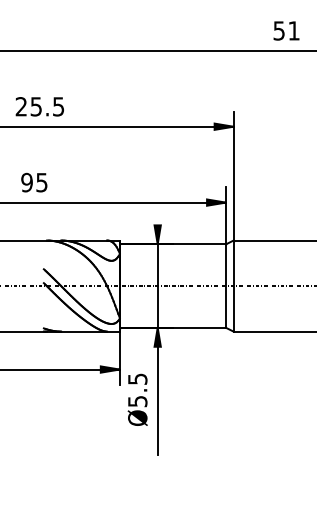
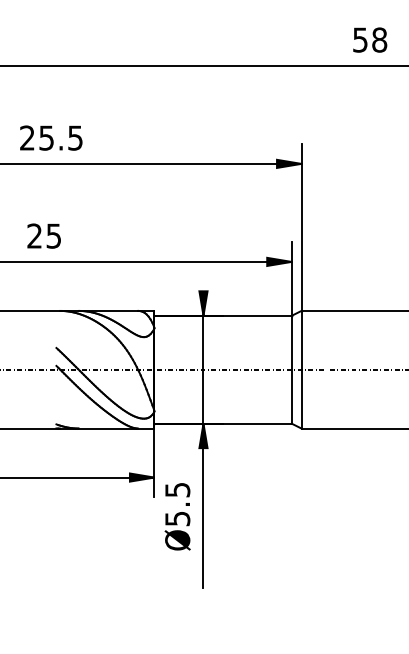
text: (293, 30) -> (378, 39), 51 -> 58
text: (26, 182) -> (33, 235), 95 -> 25

